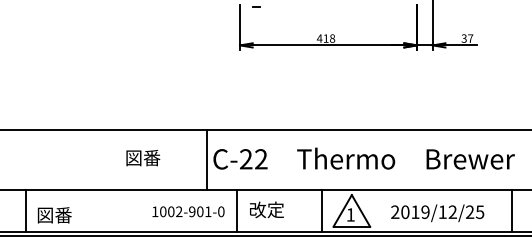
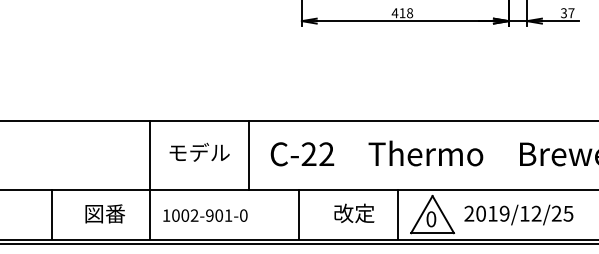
text: (152, 157) -> (199, 152), 図番 -> モデル
line: (207, 159) -> (249, 154), moved
line: (110, 181) -> (150, 180), added
text: (266, 209) -> (353, 212), moved
text: (188, 211) -> (205, 215), moved
text: (437, 213) -> (518, 215), moved
text: (350, 214) -> (431, 218), 1 -> 0
text: (54, 215) -> (104, 214), moved

